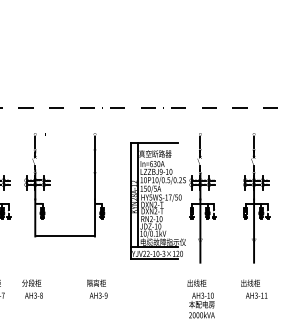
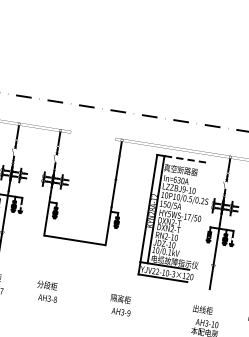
line: (157, 143) -> (184, 159), solid -> dashed
text: (32, 288) -> (47, 290), moved
text: (97, 288) -> (121, 304), moved

